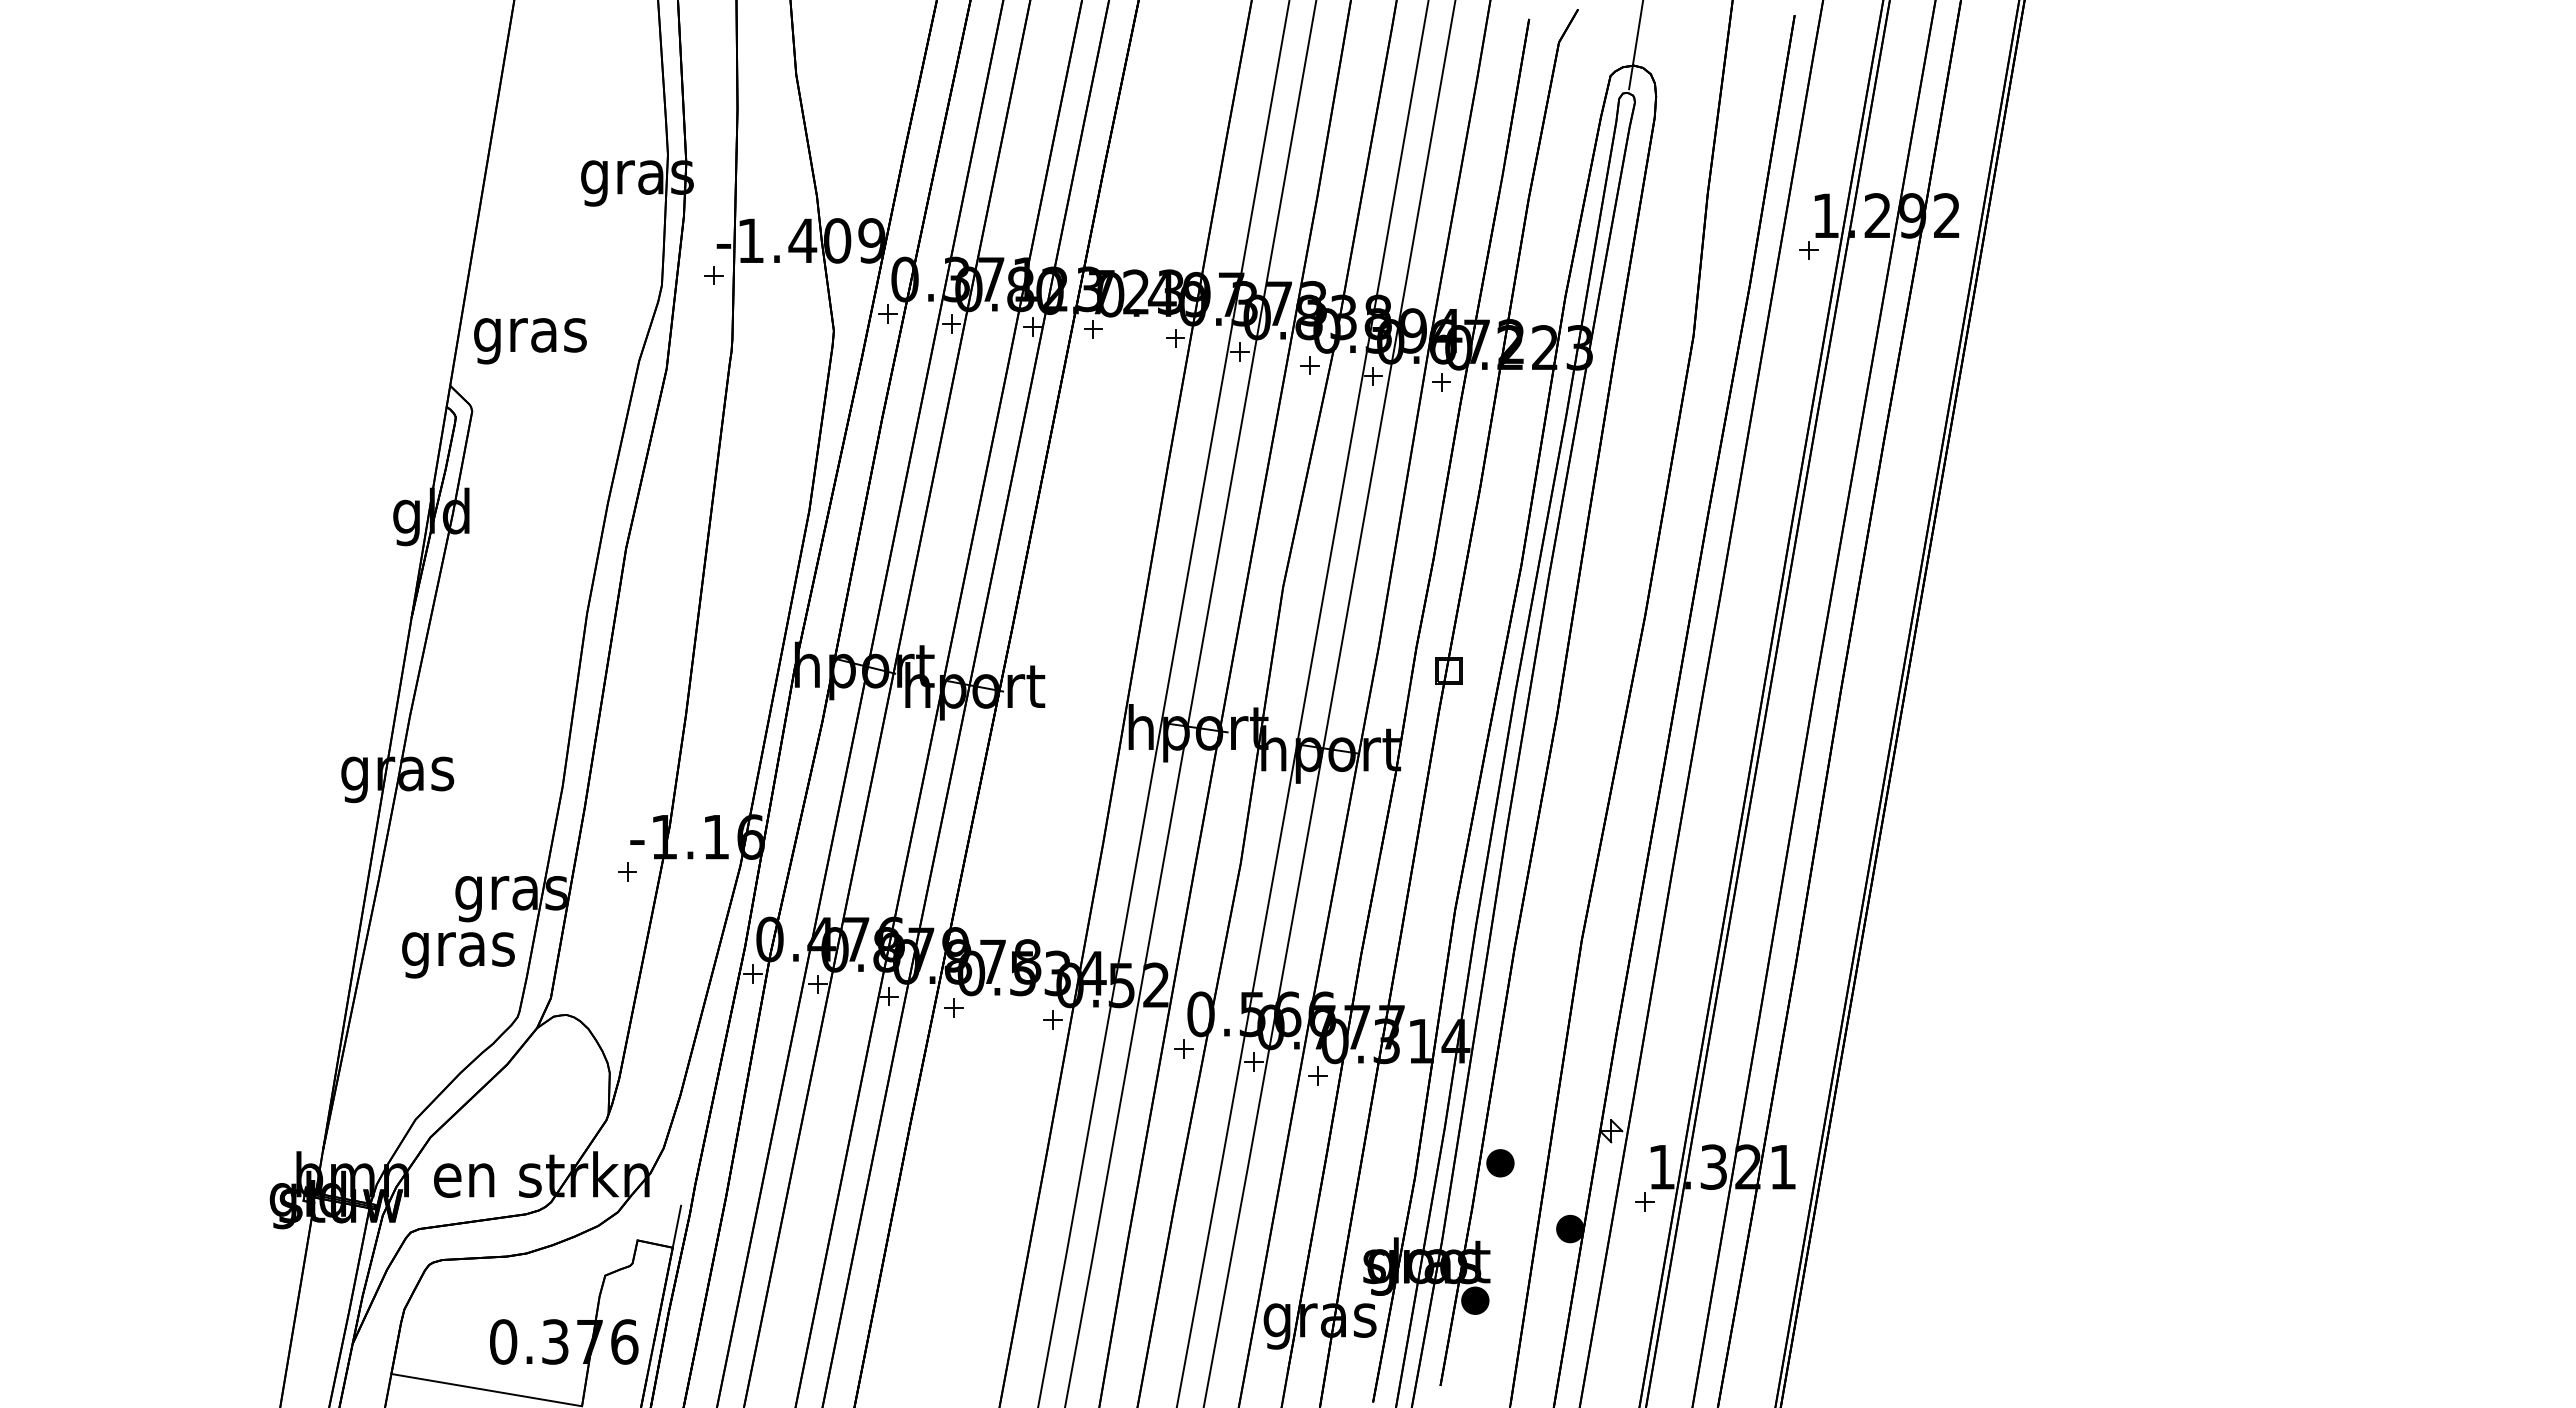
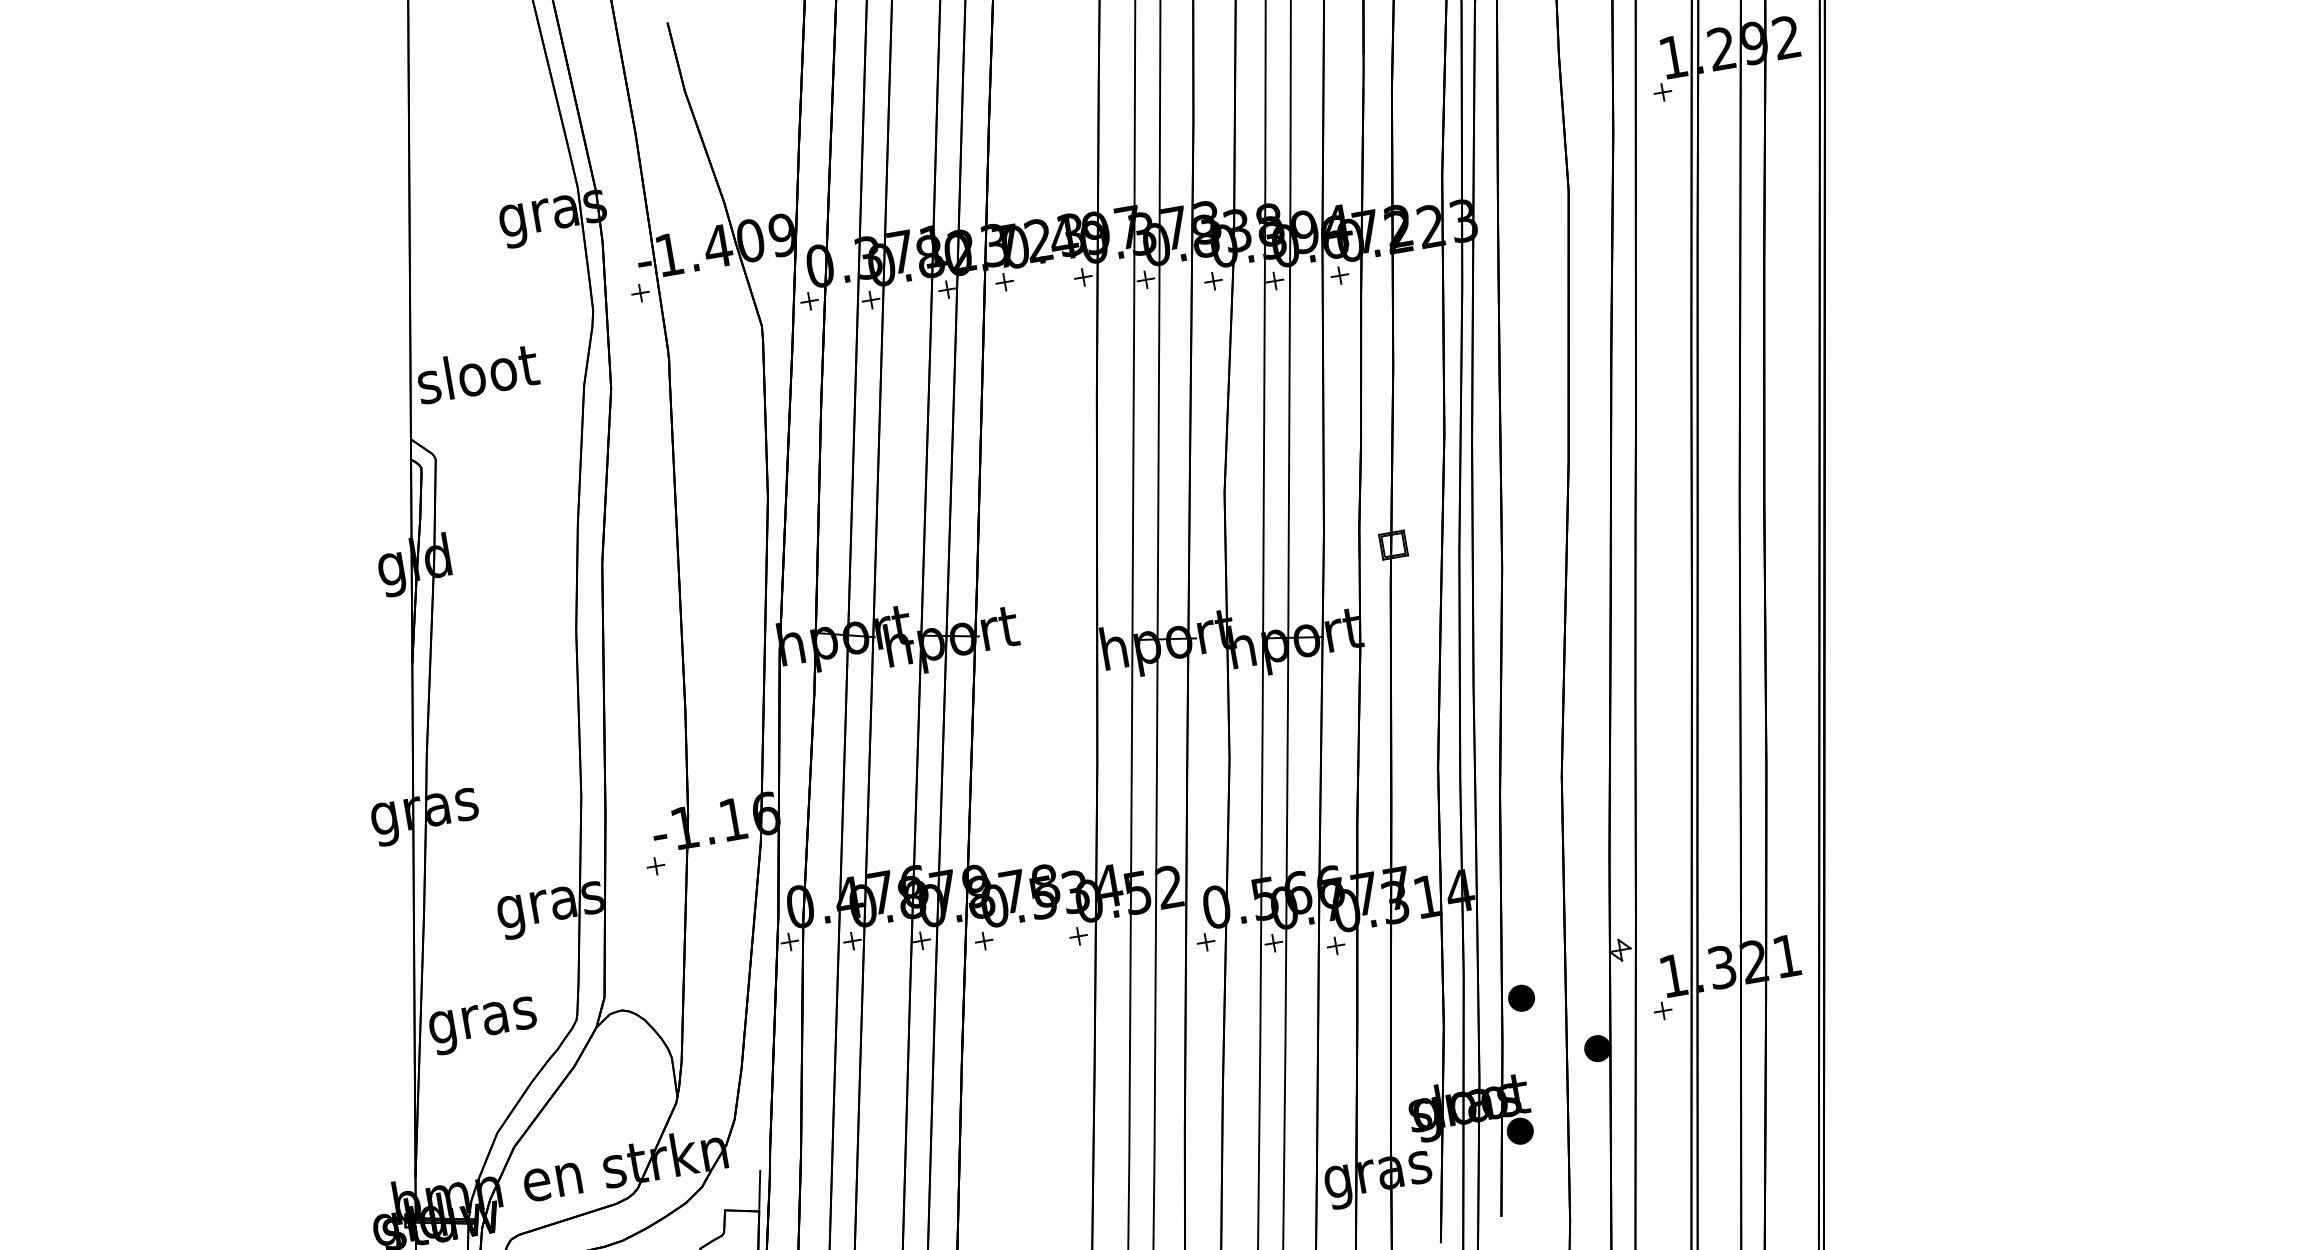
text: (530, 335) -> (478, 379), gras -> sloot
text: (458, 955) -> (483, 1026), moved

